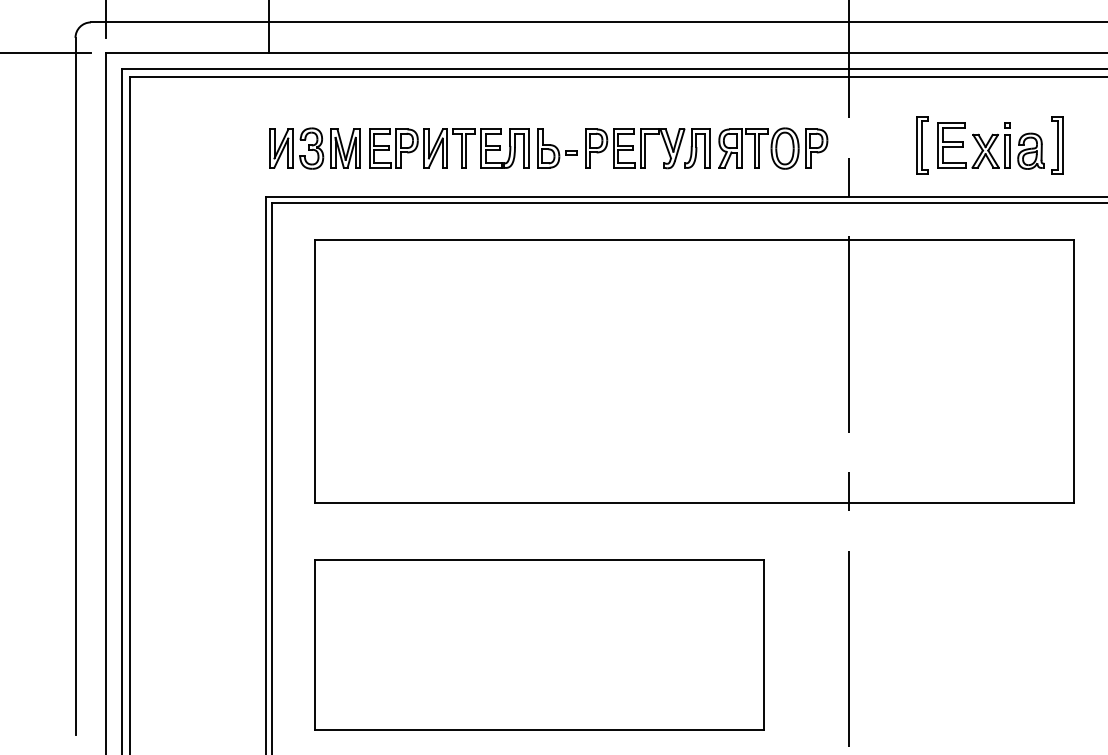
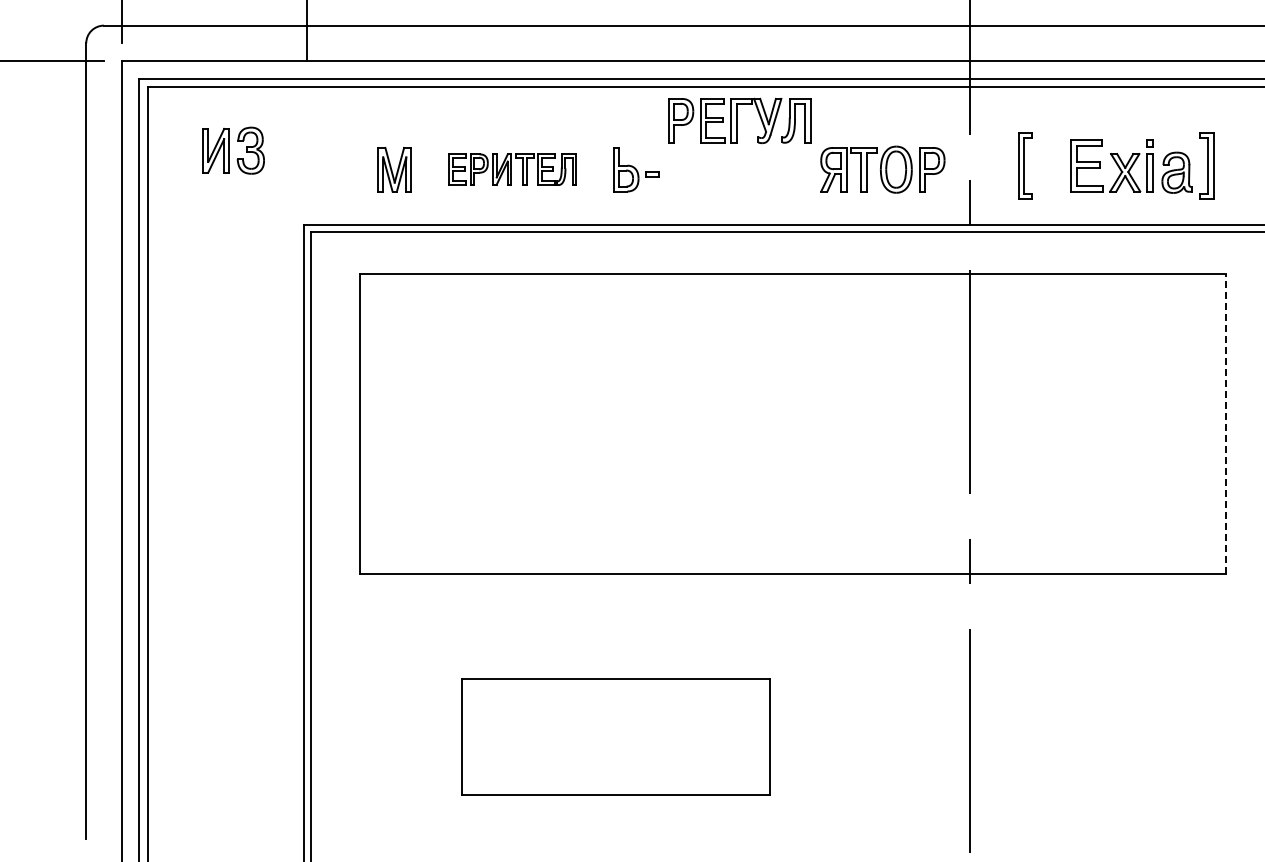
part: (922, 144) -> (1025, 165), moved
part: (296, 148) -> (233, 150), moved
part: (448, 148) -> (512, 169), size x0.7
part: (647, 148) -> (739, 120), moved
line: (1073, 370) -> (1225, 423), solid -> dashed
part: (539, 645) -> (615, 736), size x0.6

